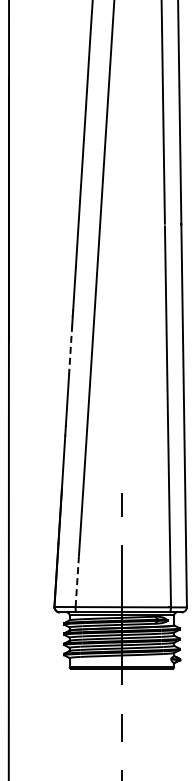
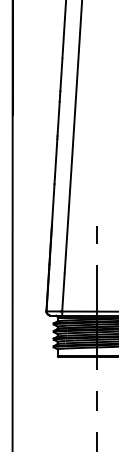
line: (70, 348) -> (58, 119), dashed -> solid
line: (77, 581) -> (63, 292), dashed -> solid

